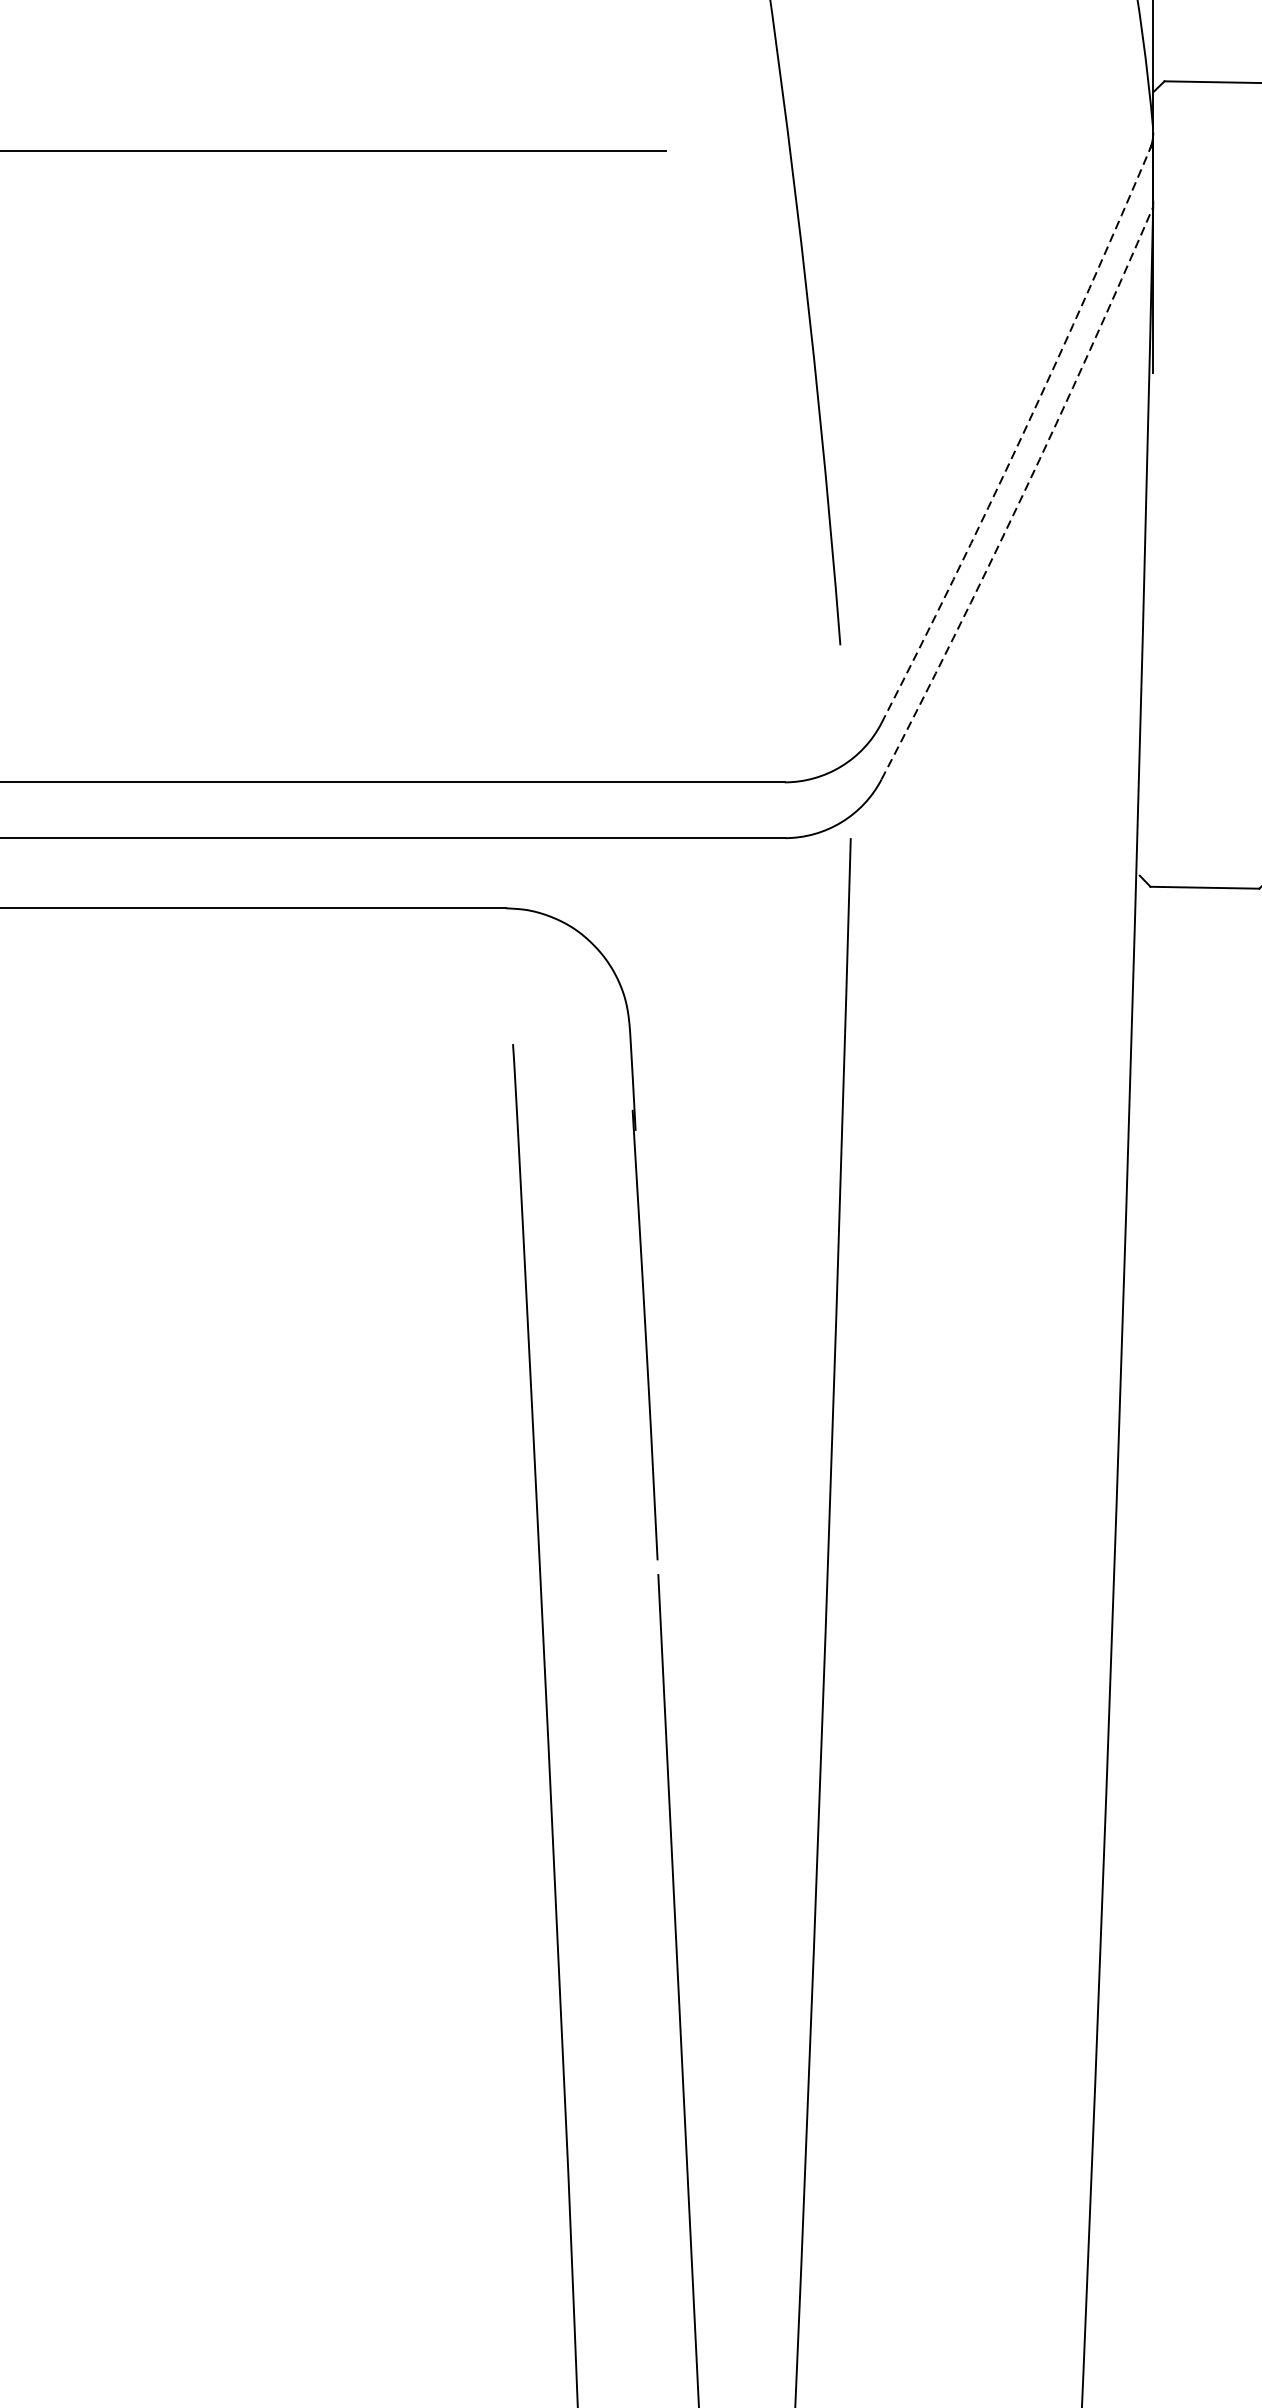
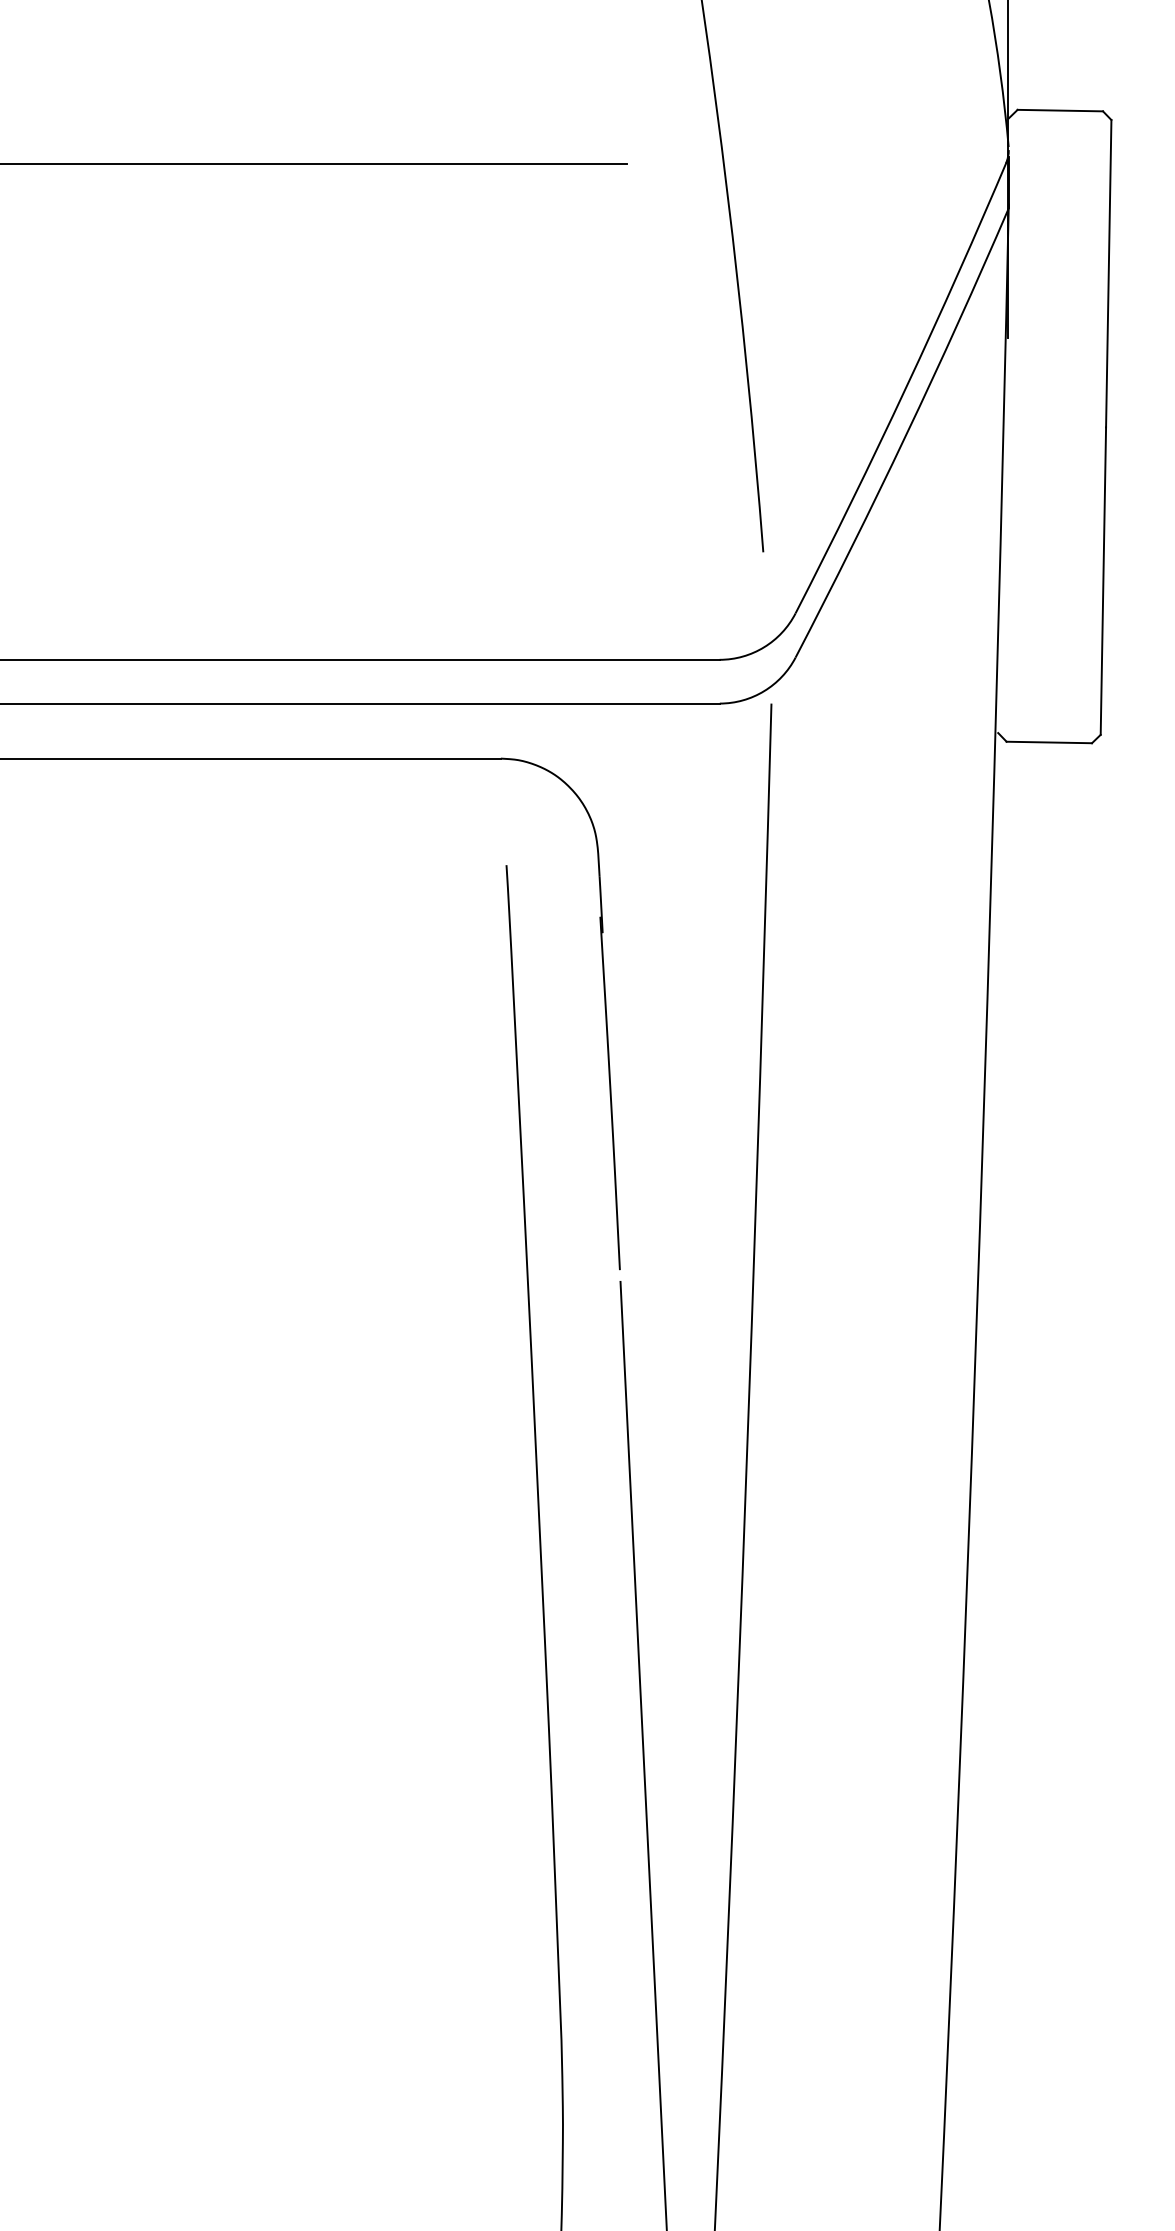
arc: (1022, 435) -> (906, 387), dashed -> solid
arc: (1022, 495) -> (906, 434), dashed -> solid

